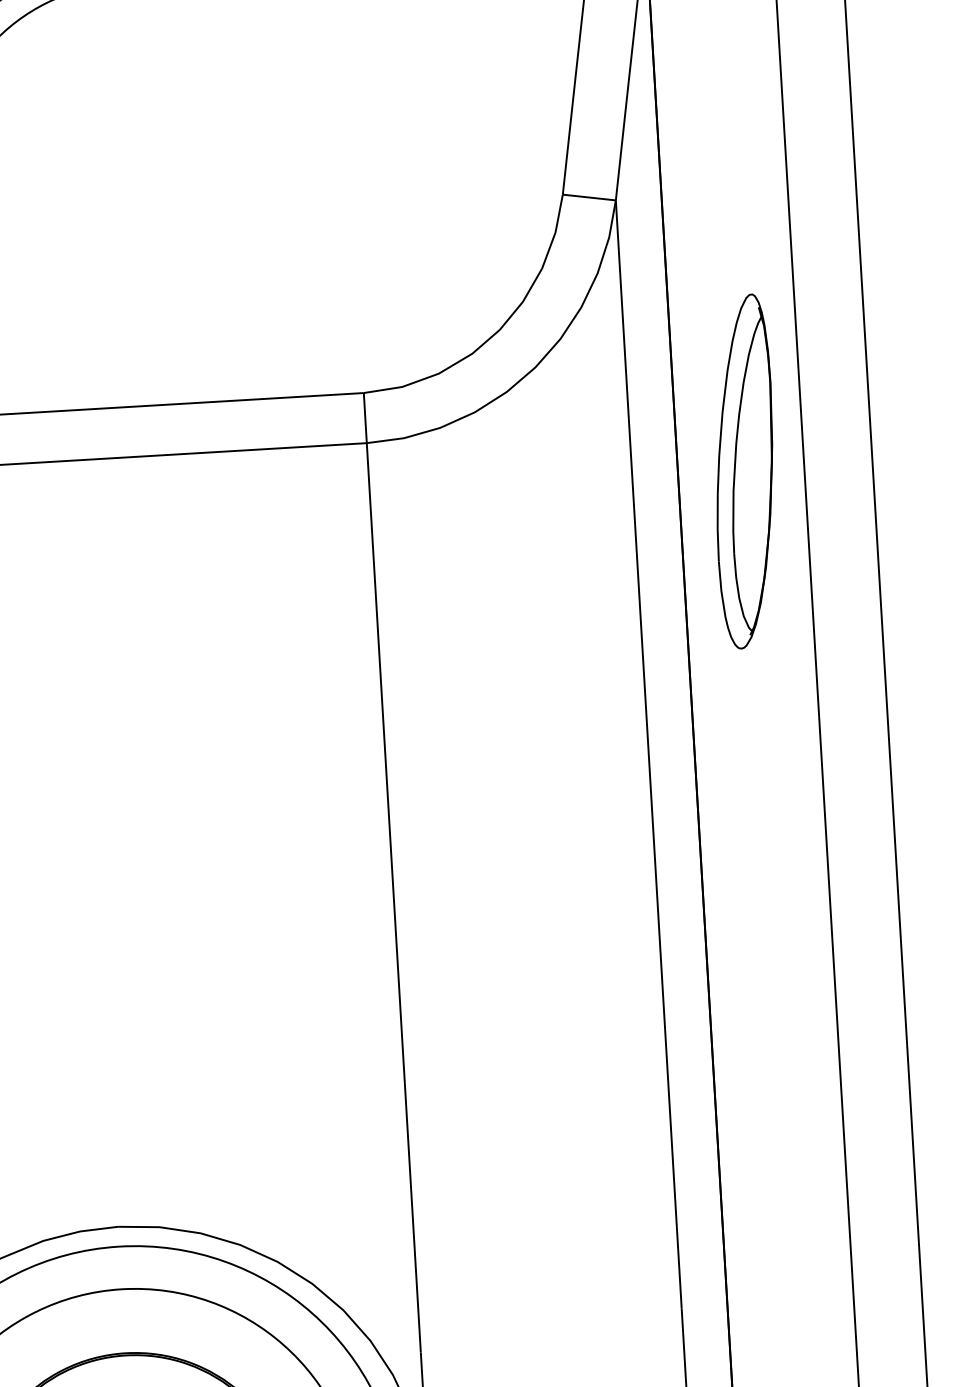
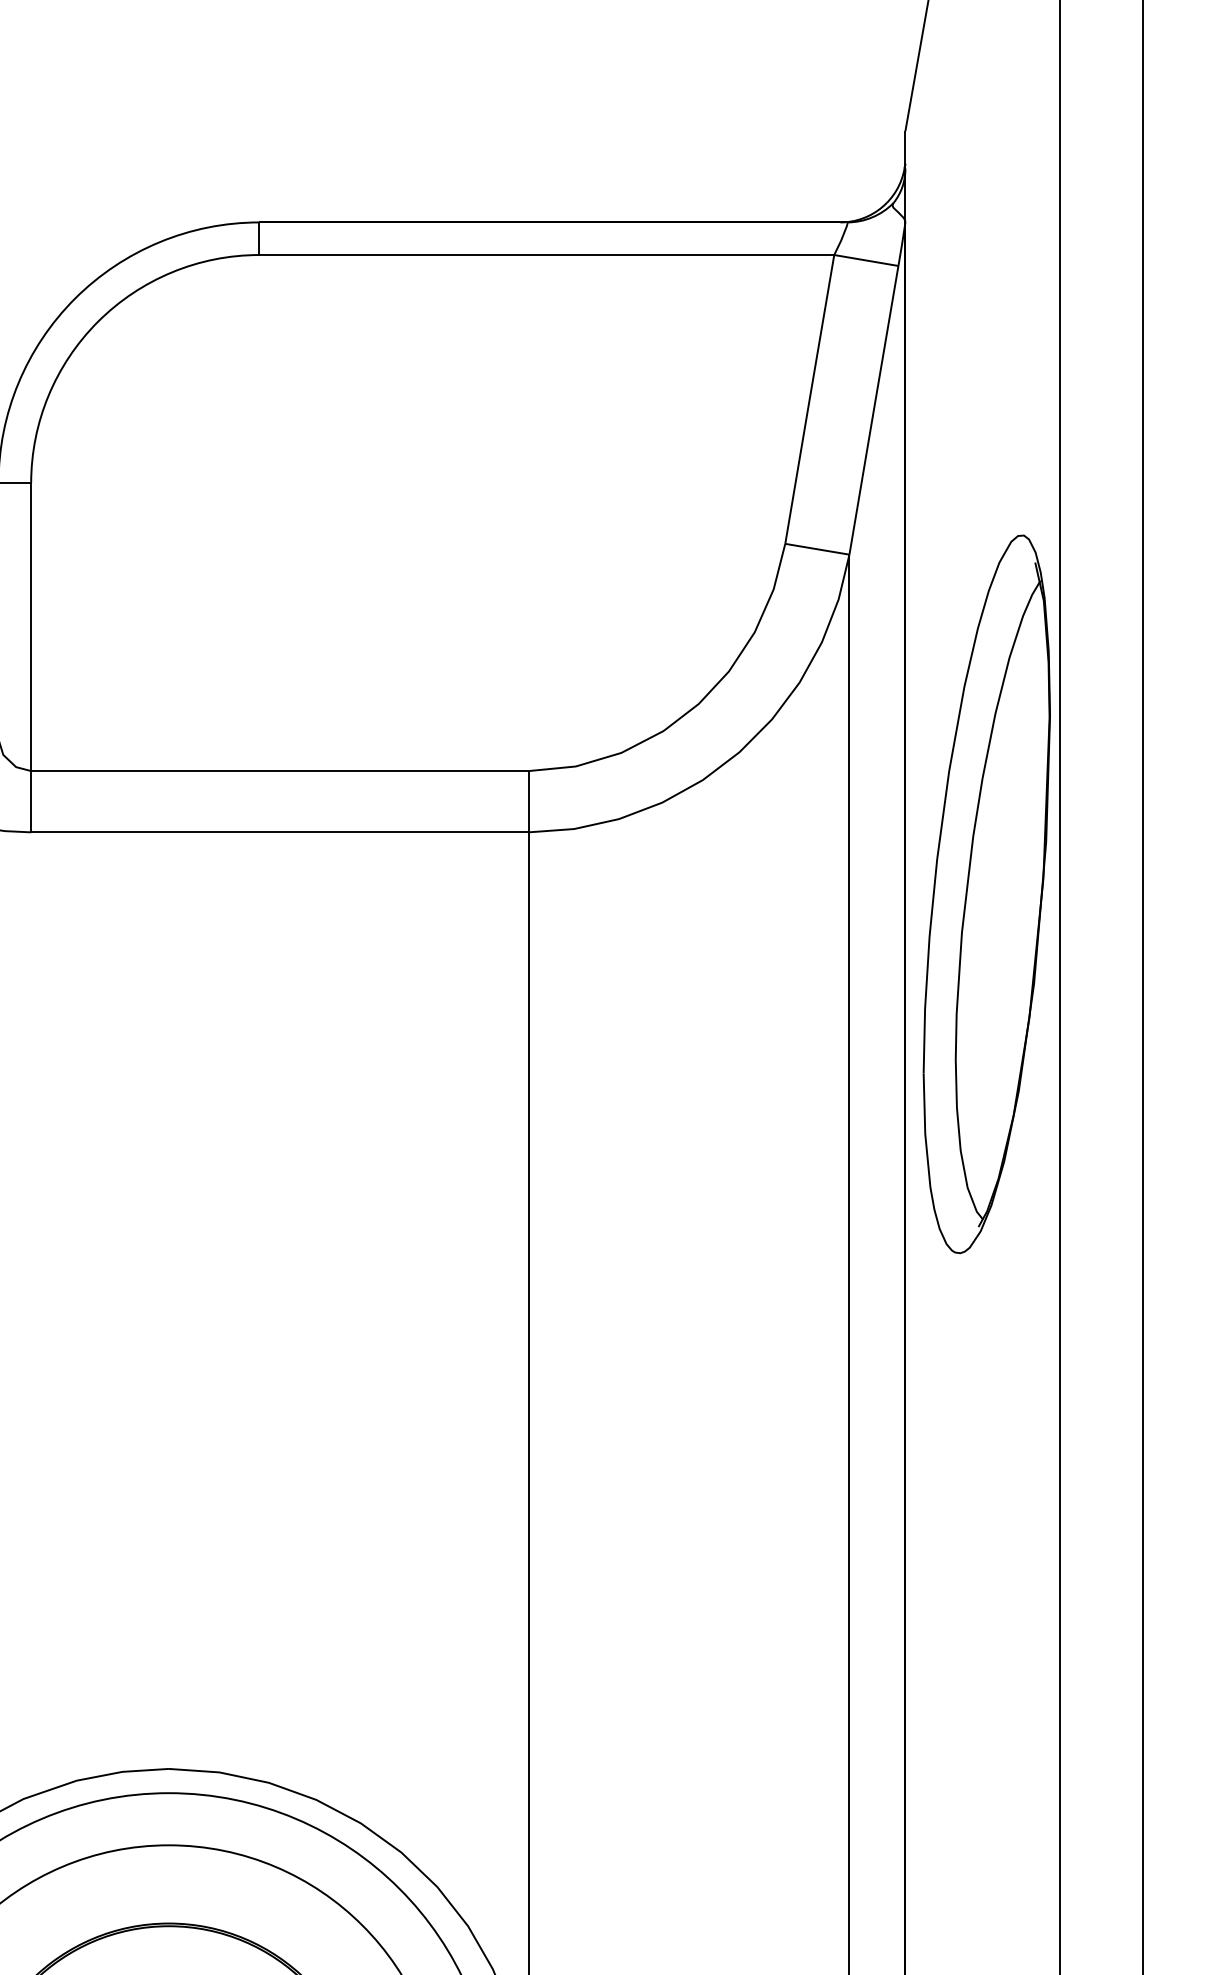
part: (744, 471) -> (986, 894), size x1.67

